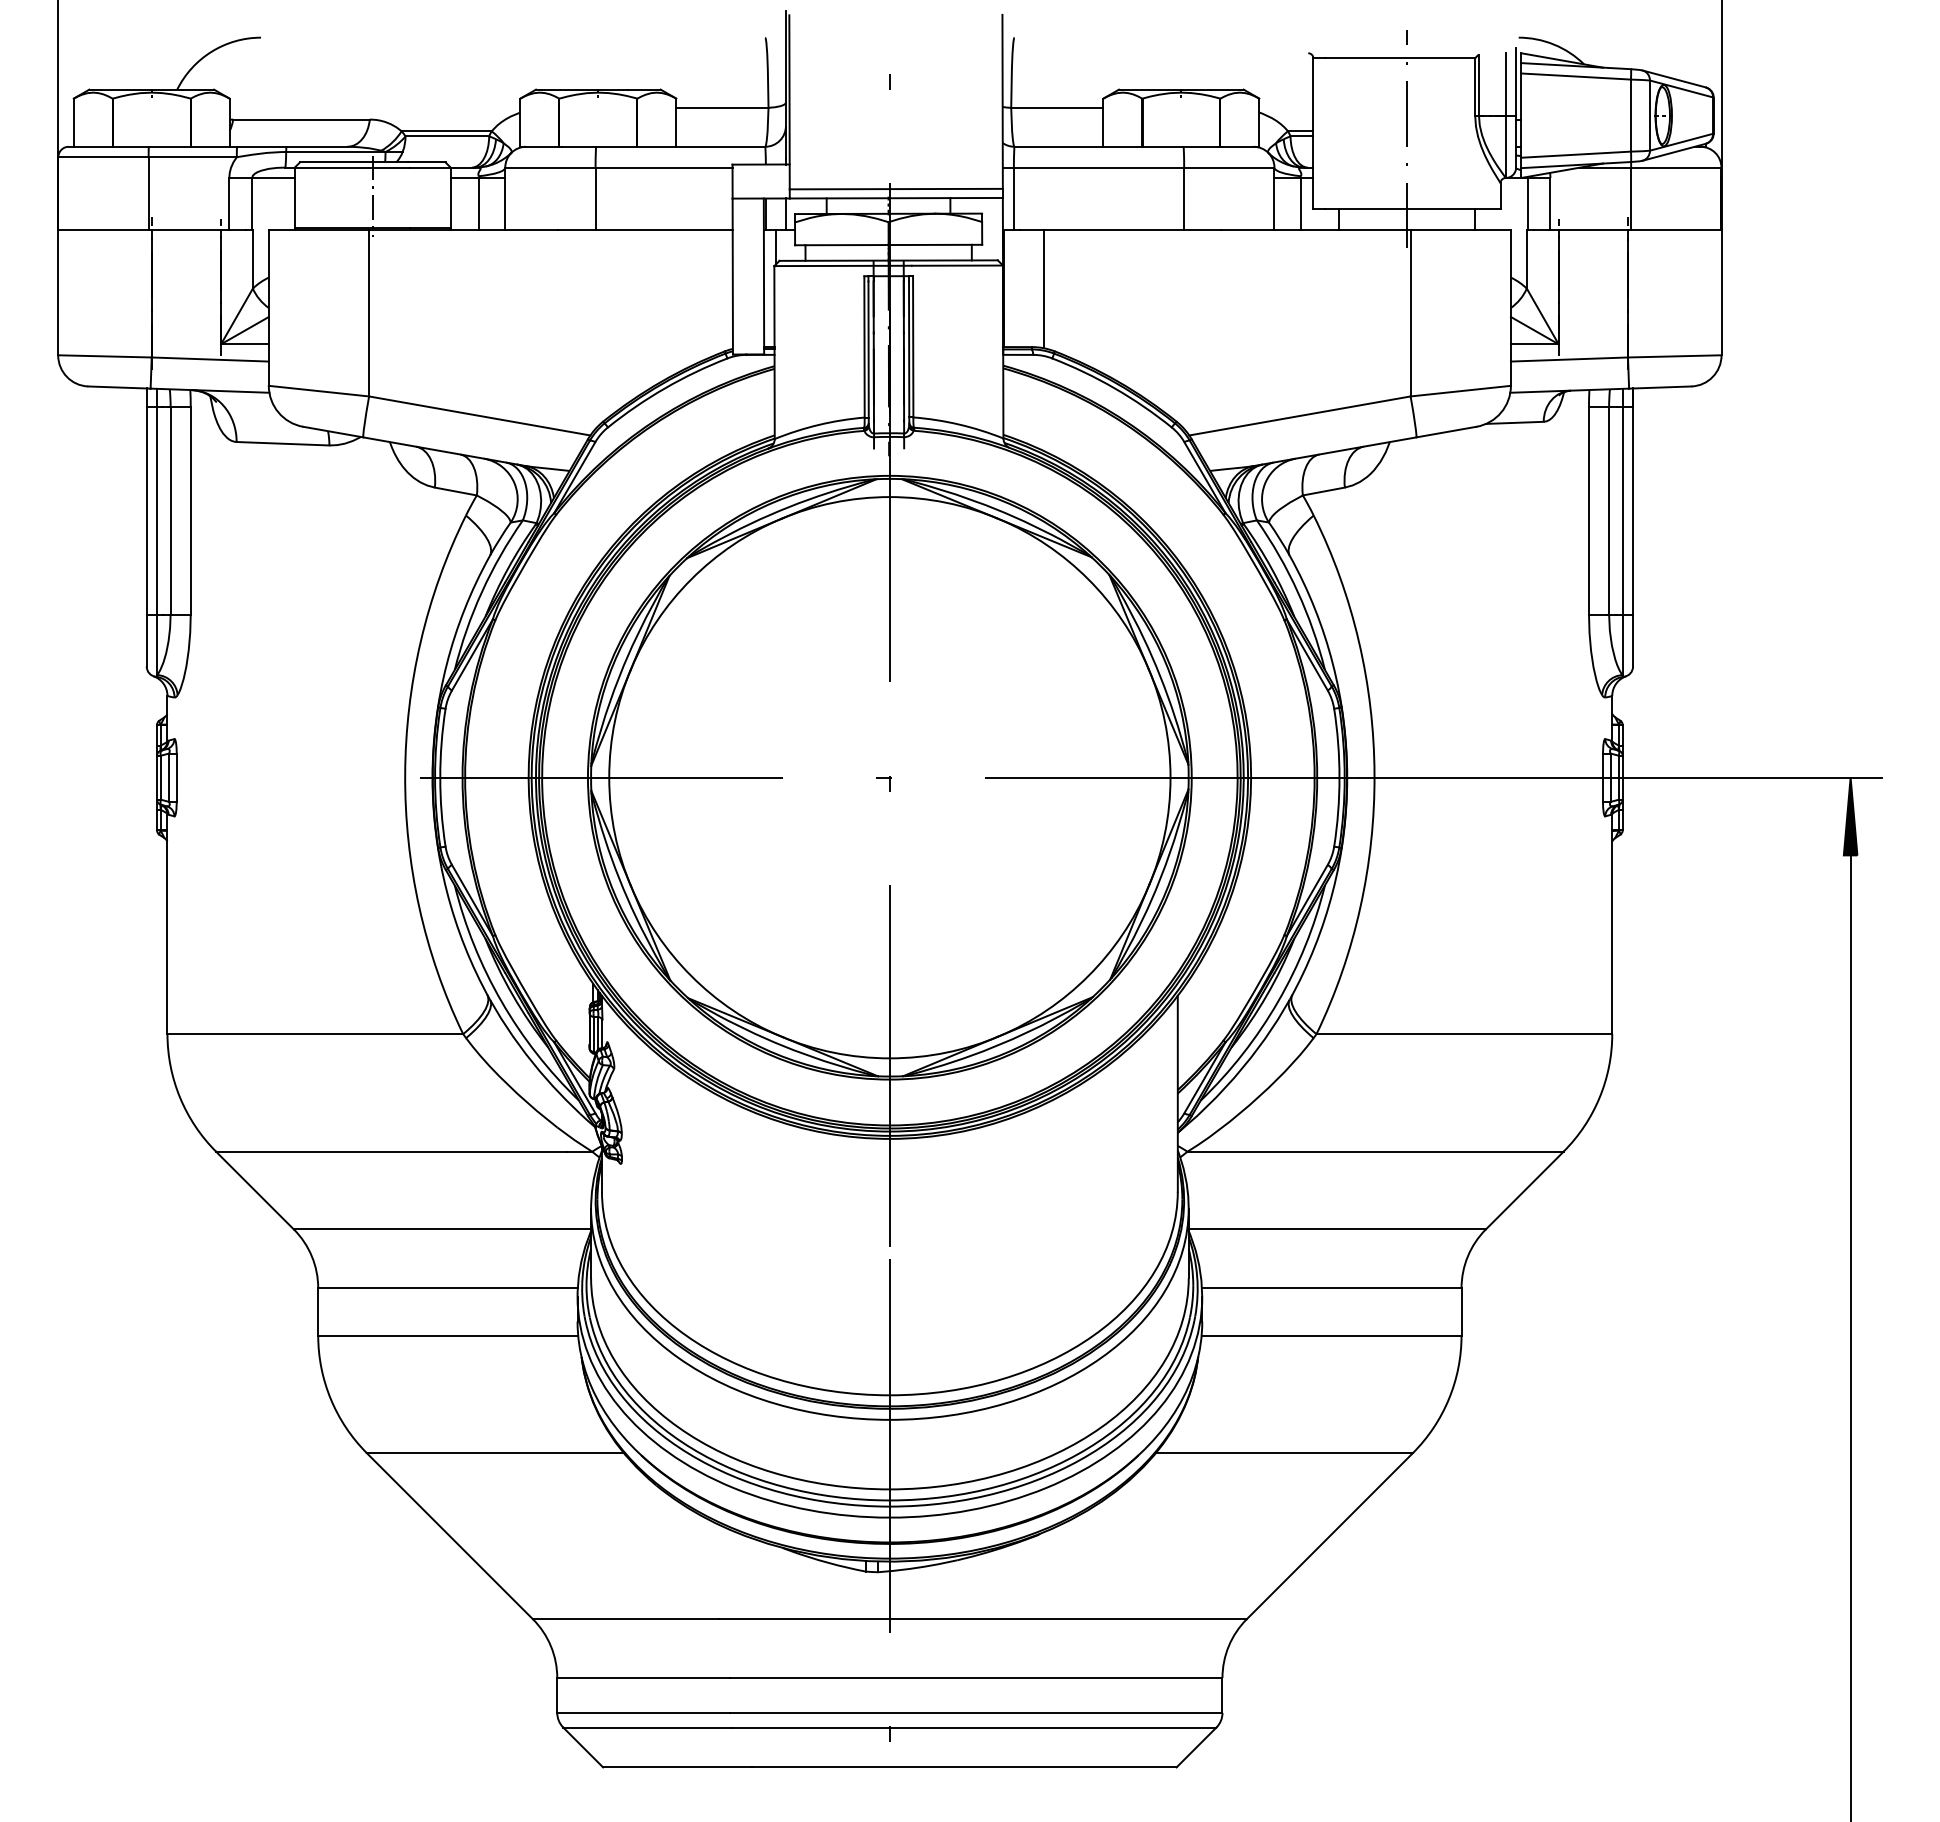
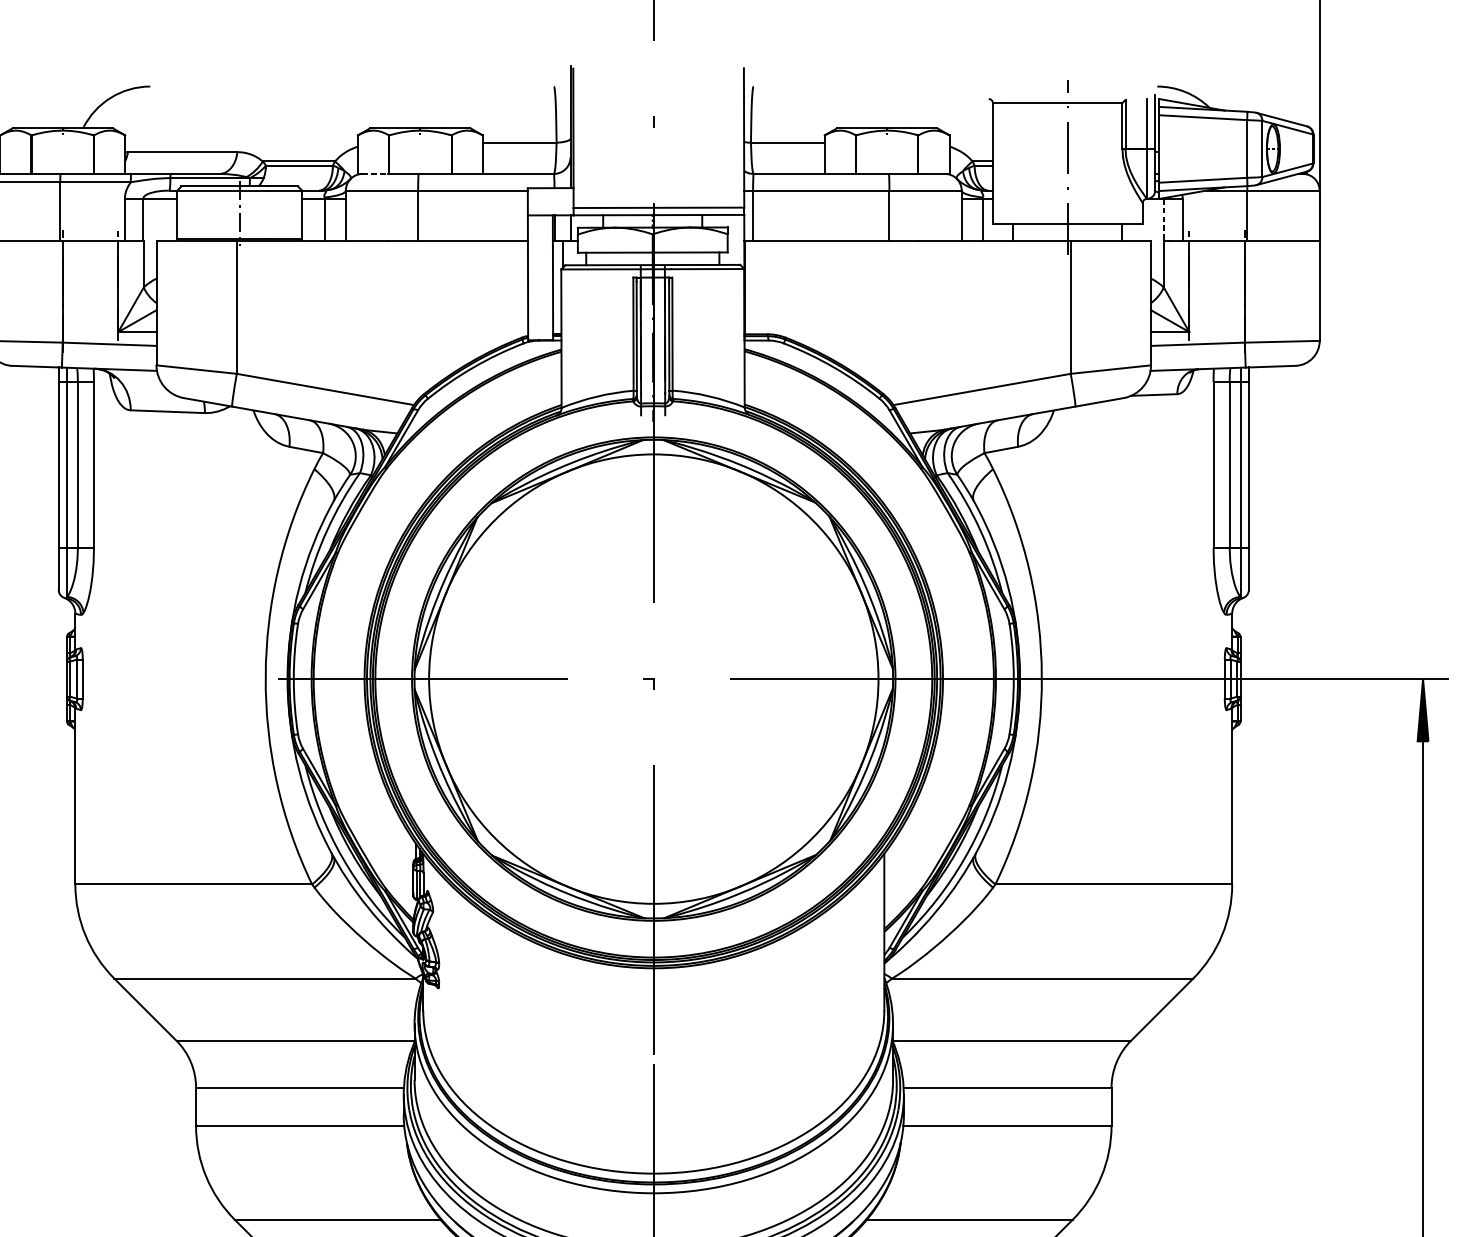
line: (542, 146) -> (375, 173), solid -> dashed
line: (1527, 203) -> (1164, 219), solid -> dashed
line: (1043, 288) -> (776, 287), removed

